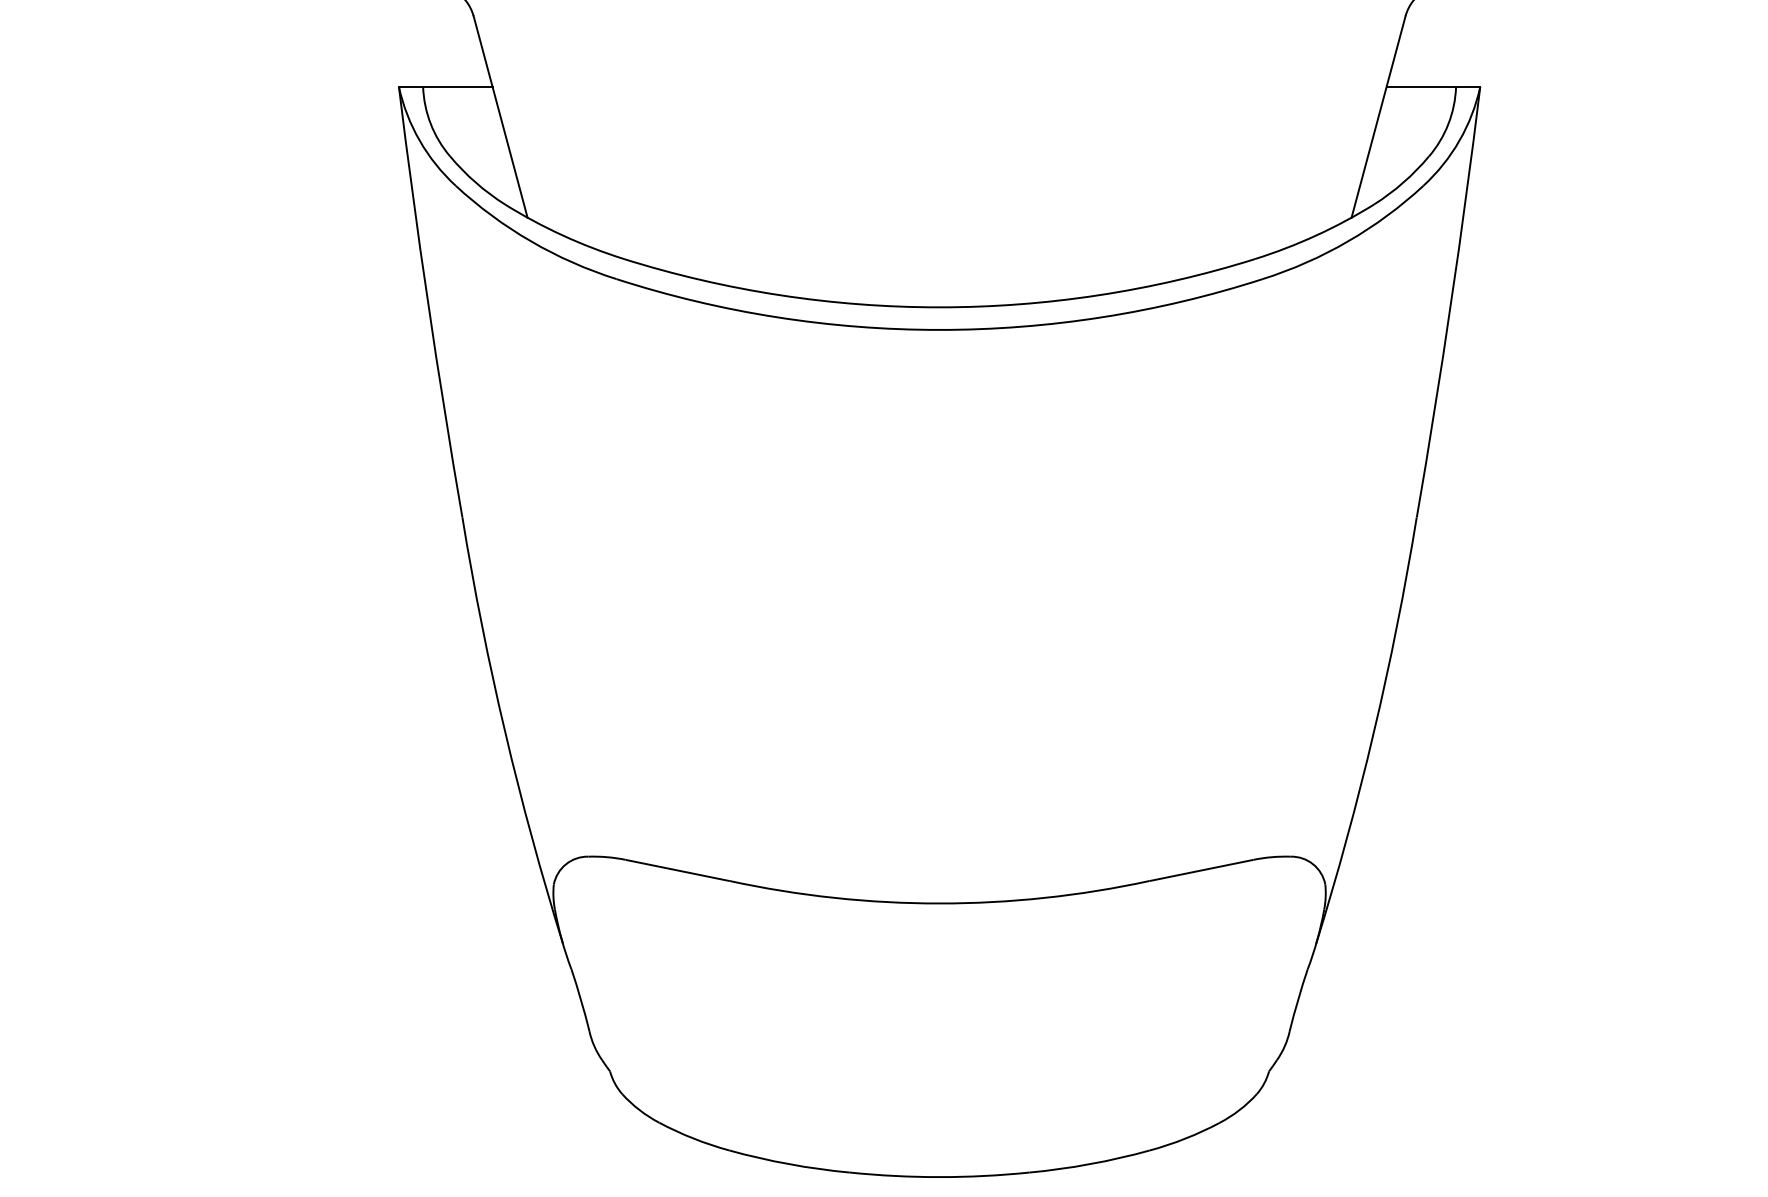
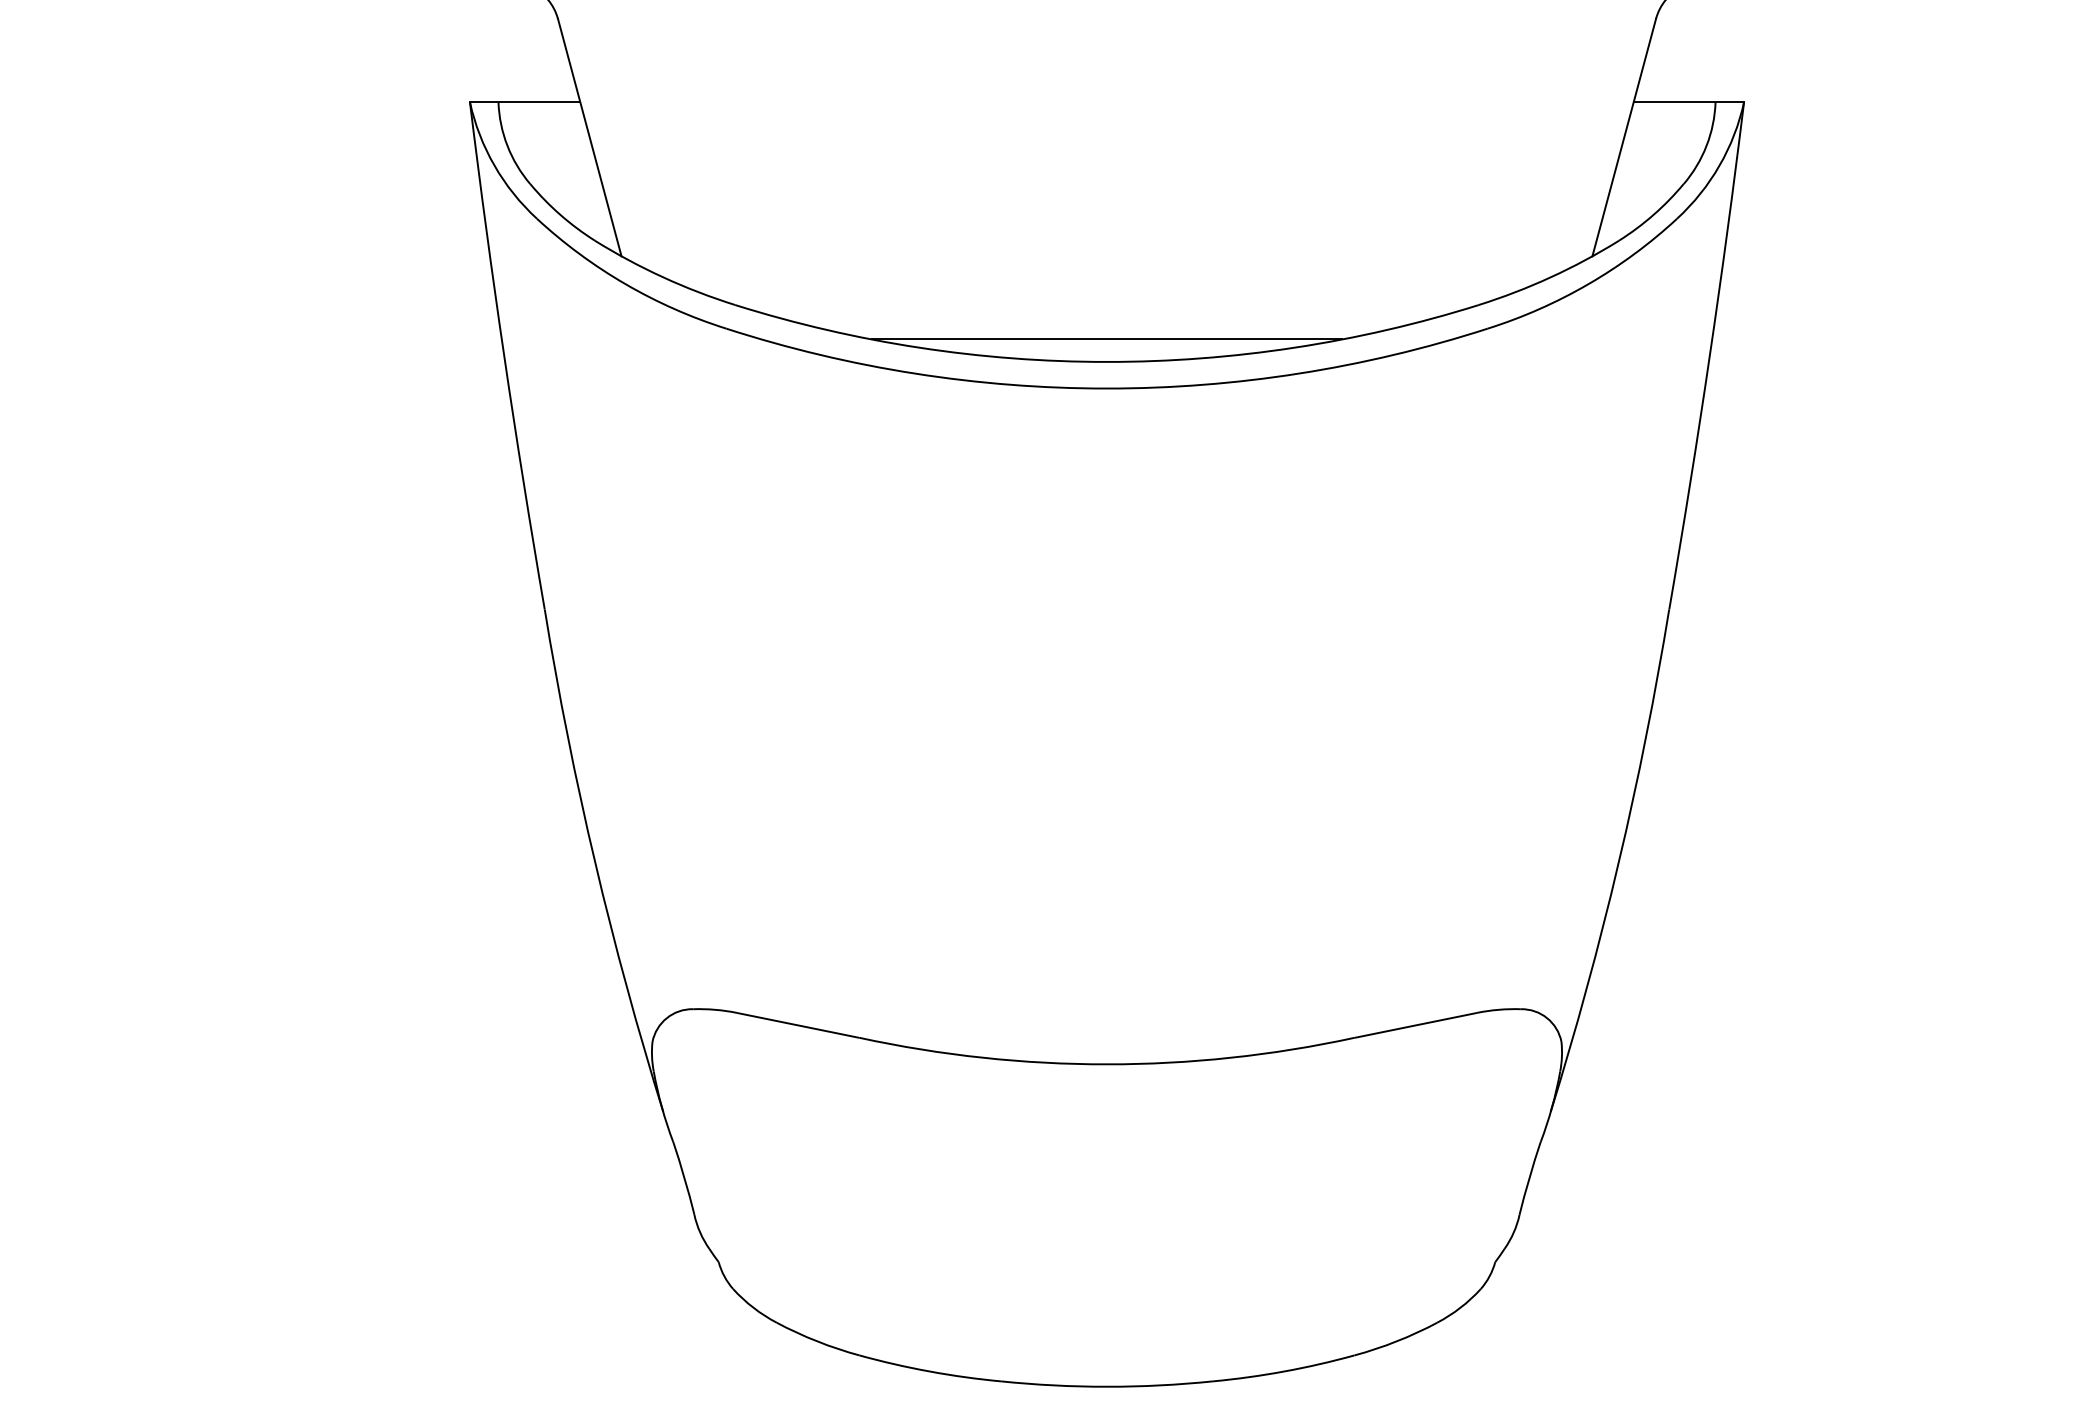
line: (939, 288) -> (1106, 339), added

